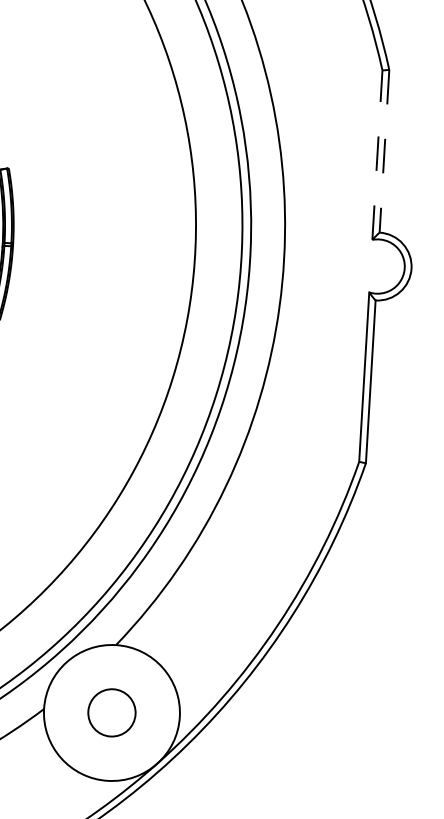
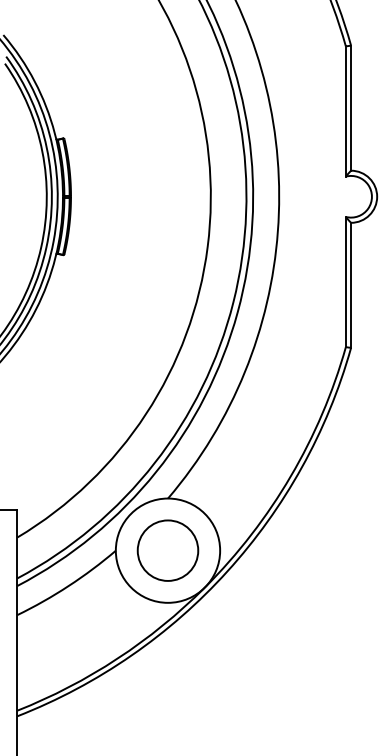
line: (384, 151) -> (351, 108), dashed -> solid
line: (376, 153) -> (345, 110), dashed -> solid
circle: (111, 712) -> (167, 550), size x1.67

